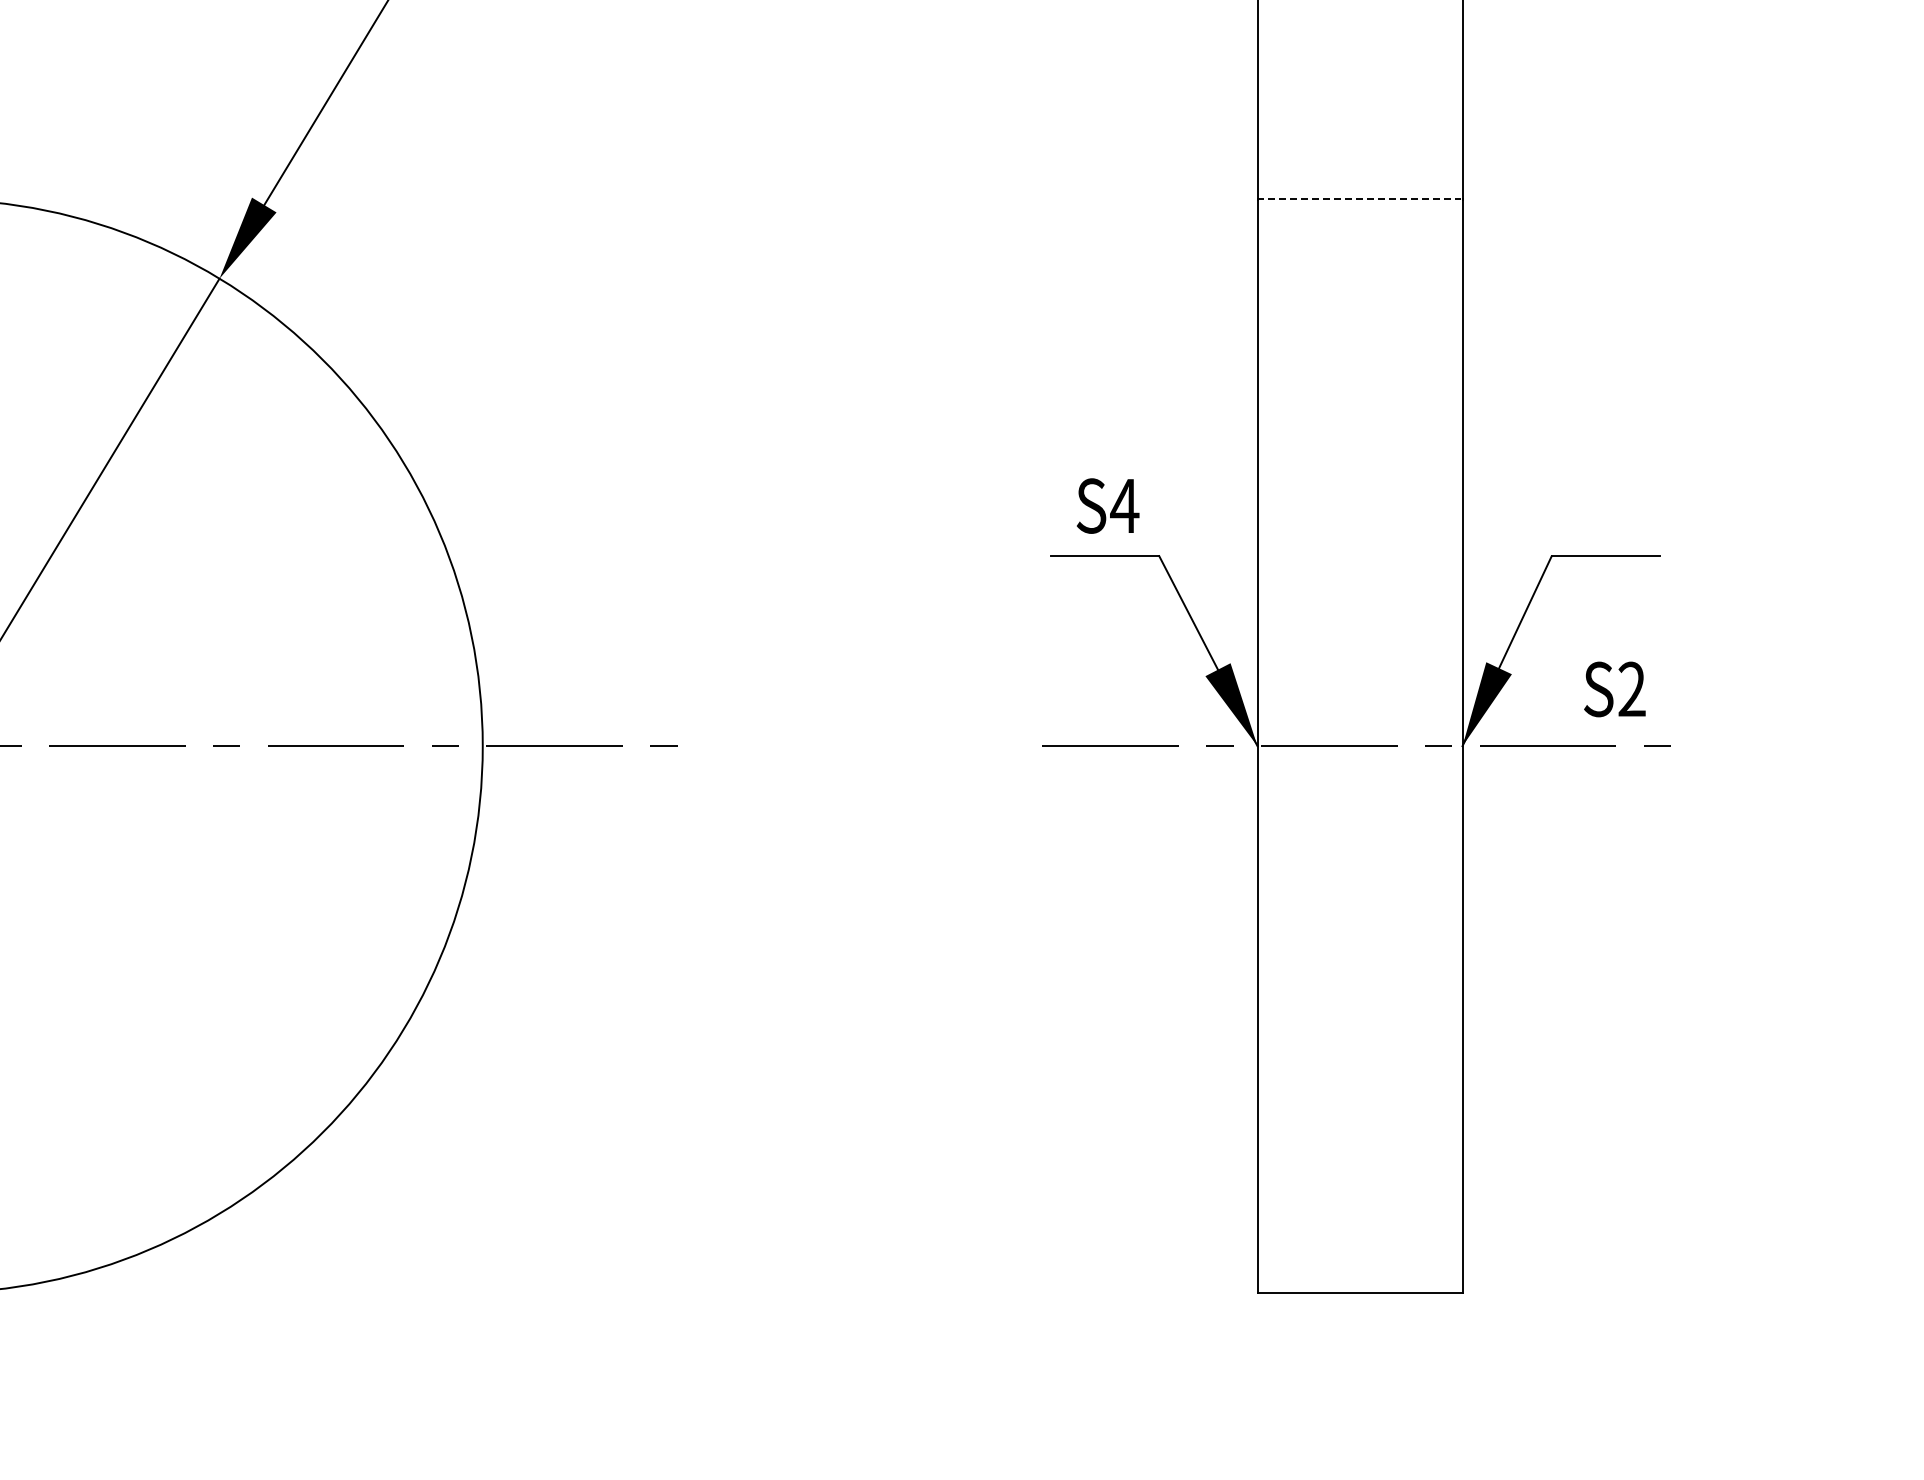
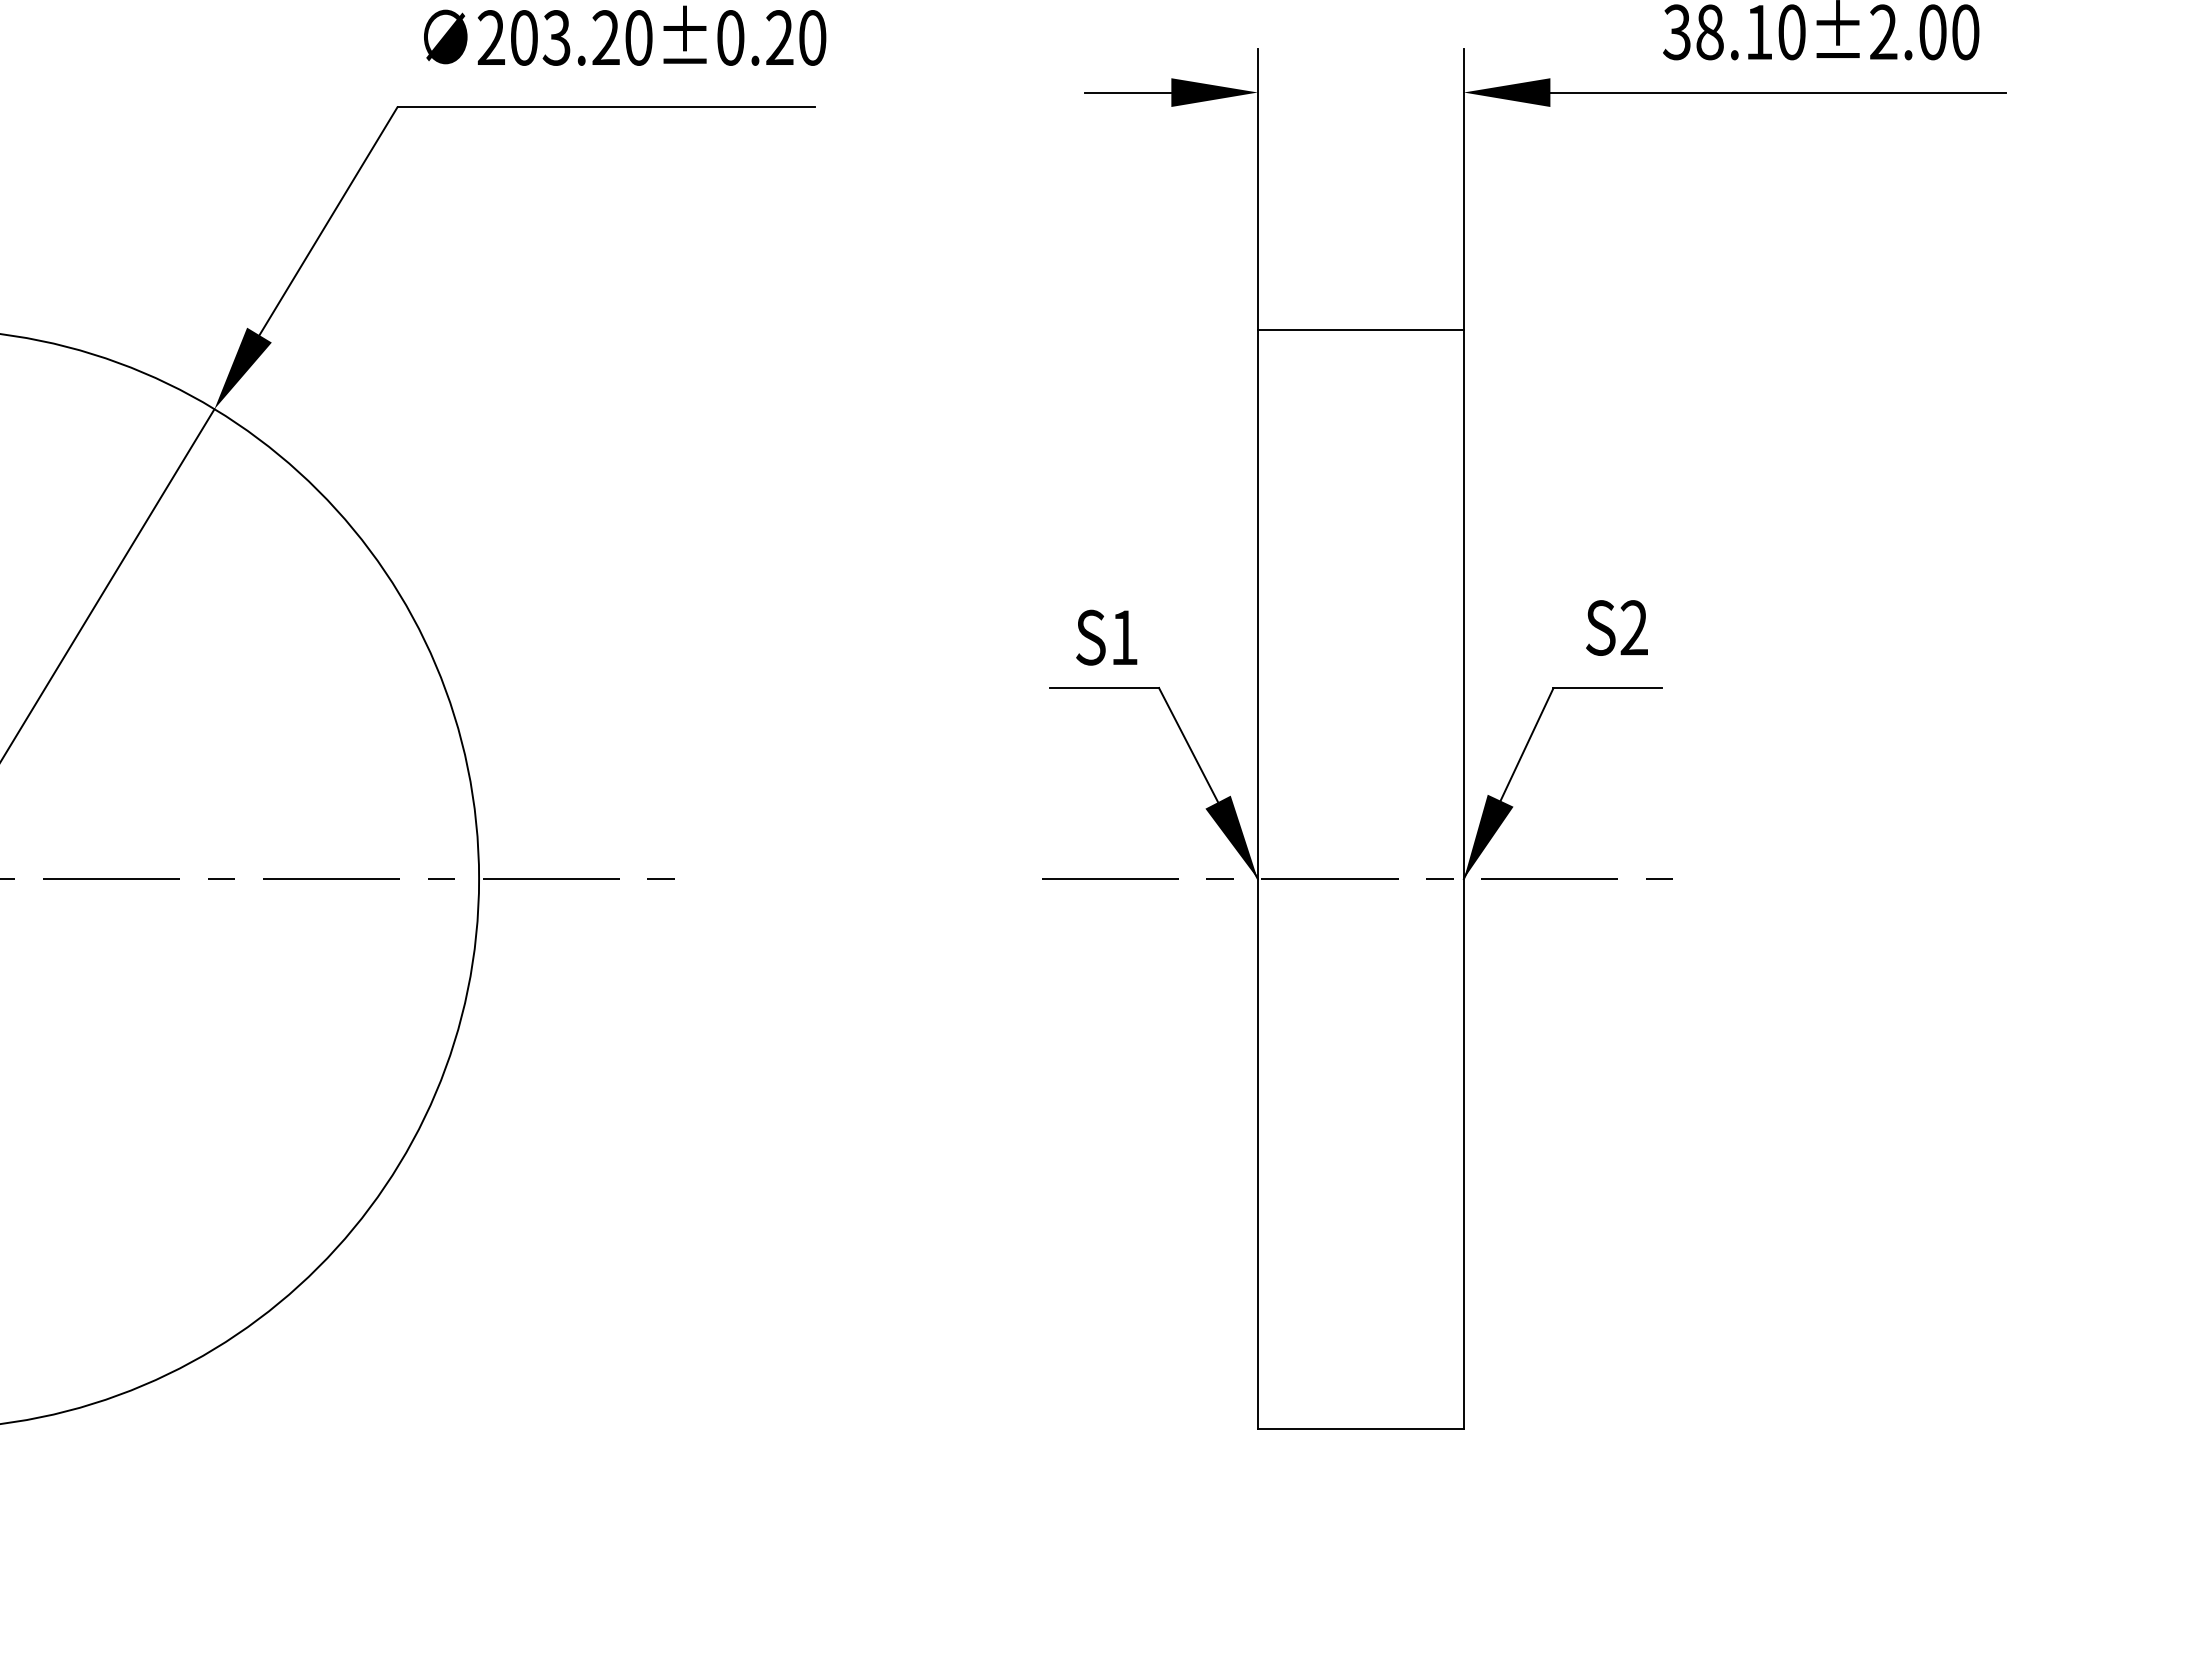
line: (1360, 199) -> (1361, 329), dashed -> solid
text: (1124, 505) -> (1124, 637), S4 -> S1
text: (1614, 688) -> (1616, 627), moved

